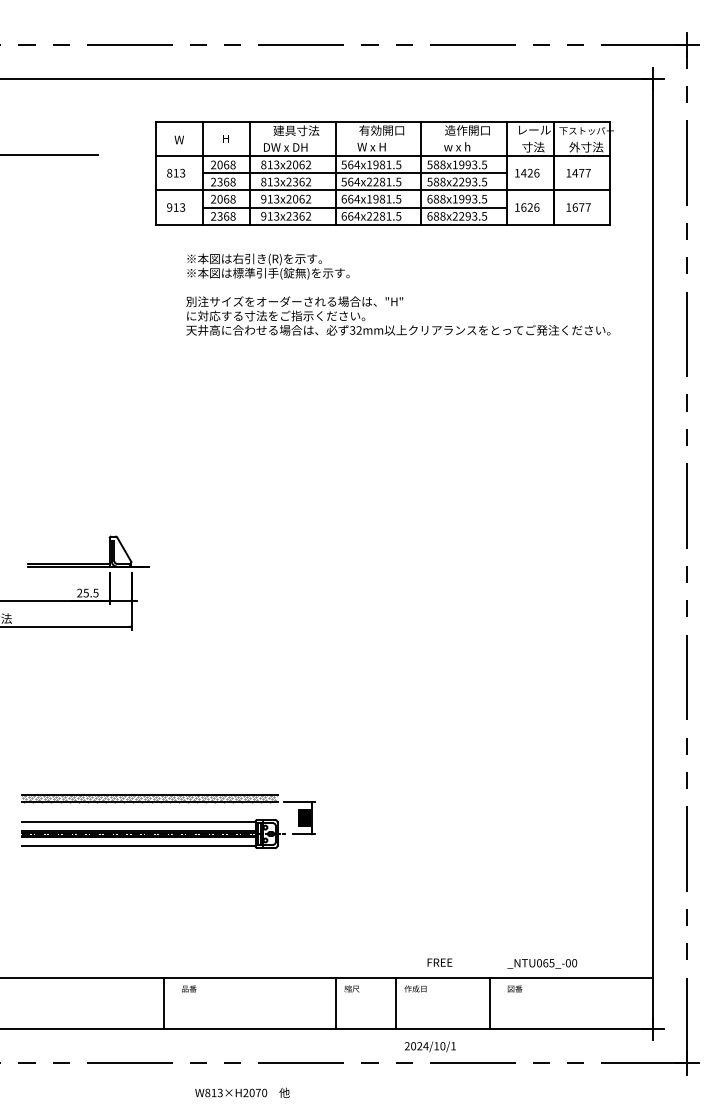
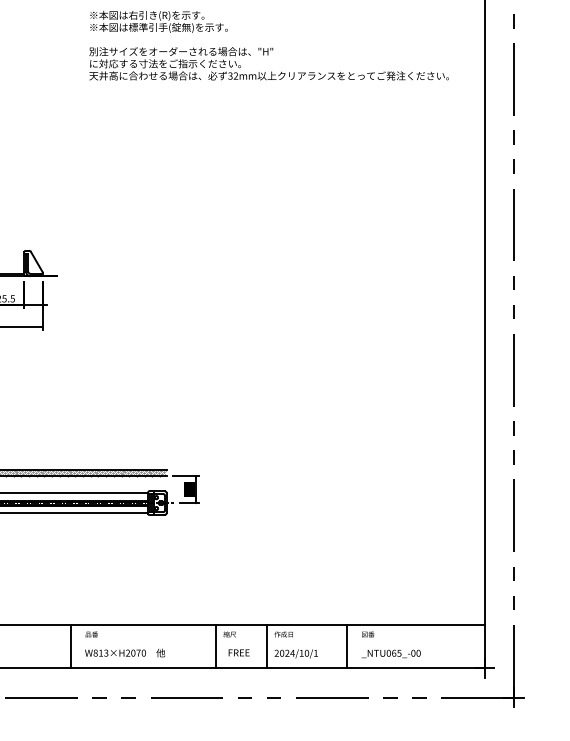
text: (439, 962) -> (238, 652), moved
text: (542, 963) -> (391, 653), moved
text: (430, 1046) -> (296, 653), moved
text: (242, 1092) -> (125, 652), moved

